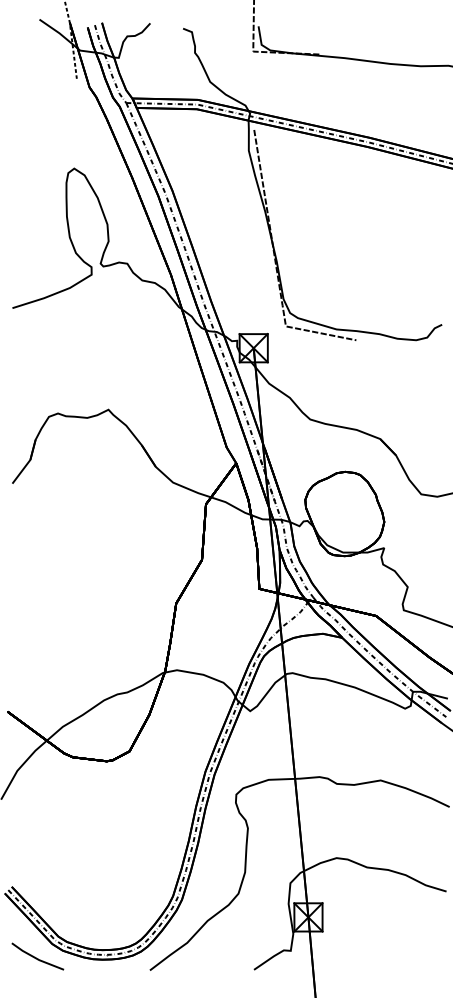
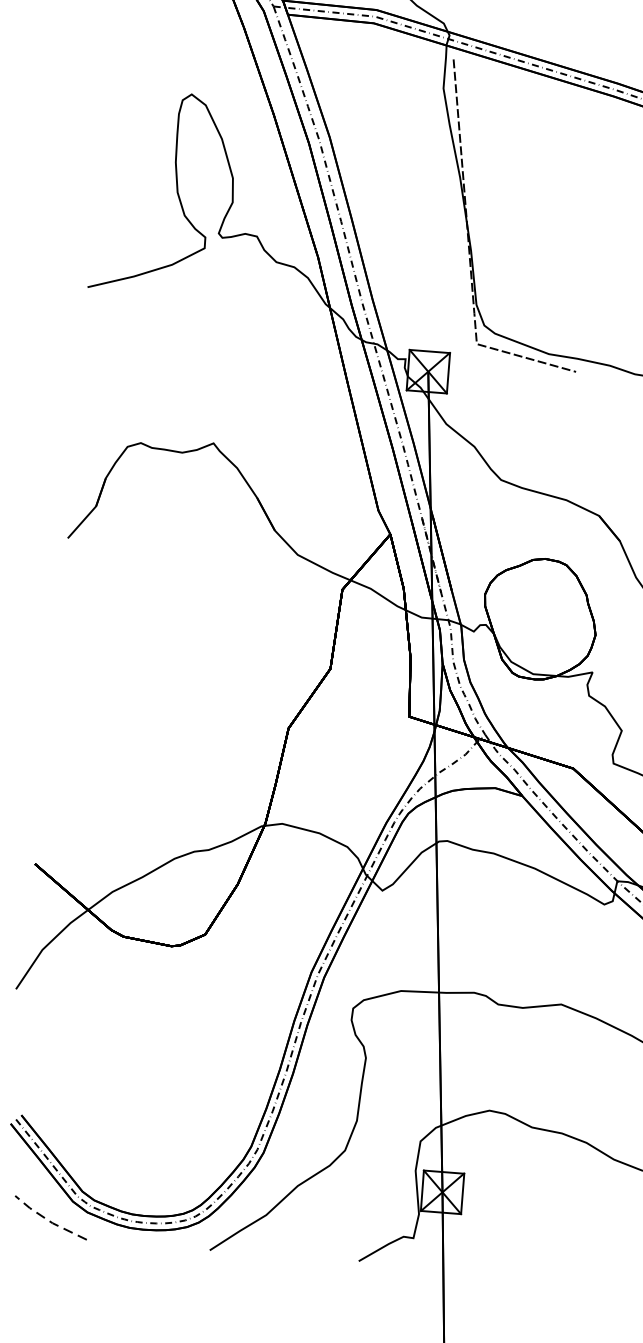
line: (35, 958) -> (47, 1220), solid -> dashed

